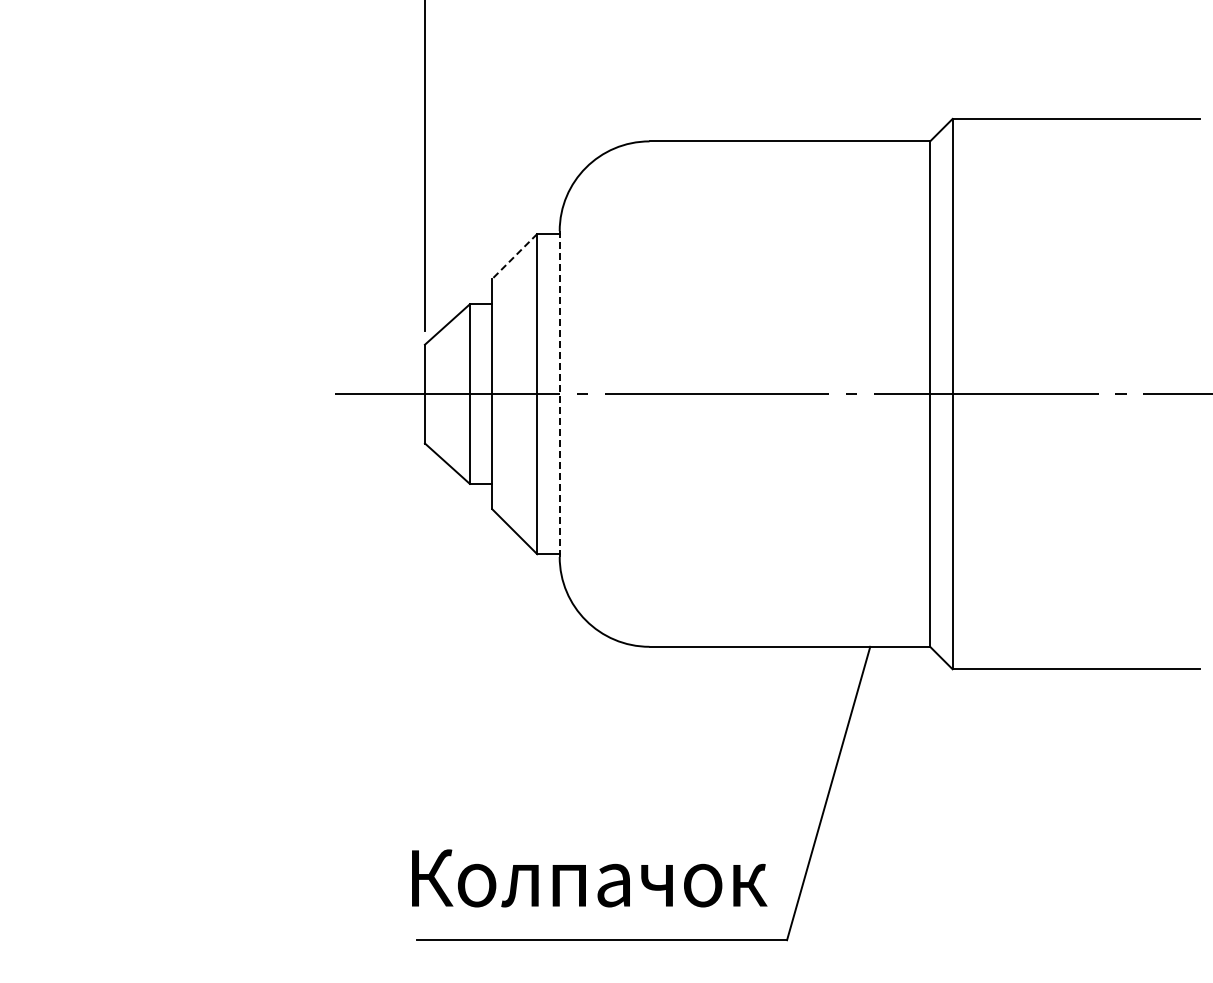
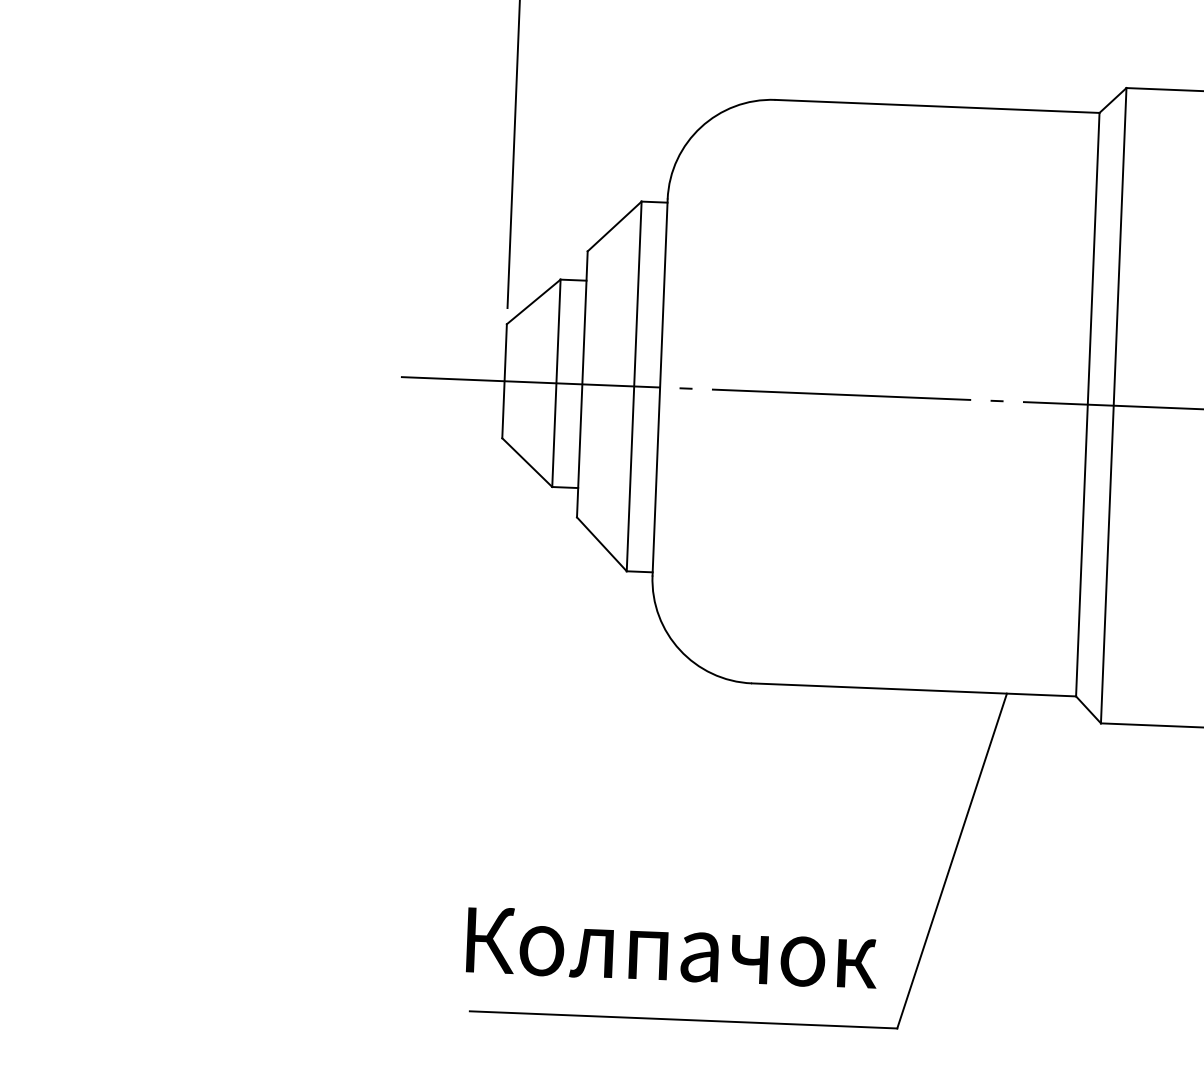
line: (514, 256) -> (614, 226), dashed -> solid
line: (559, 394) -> (659, 387), dashed -> solid

